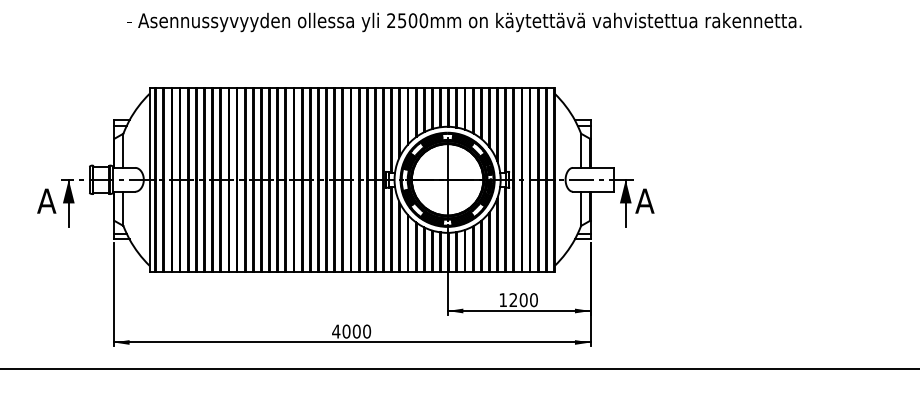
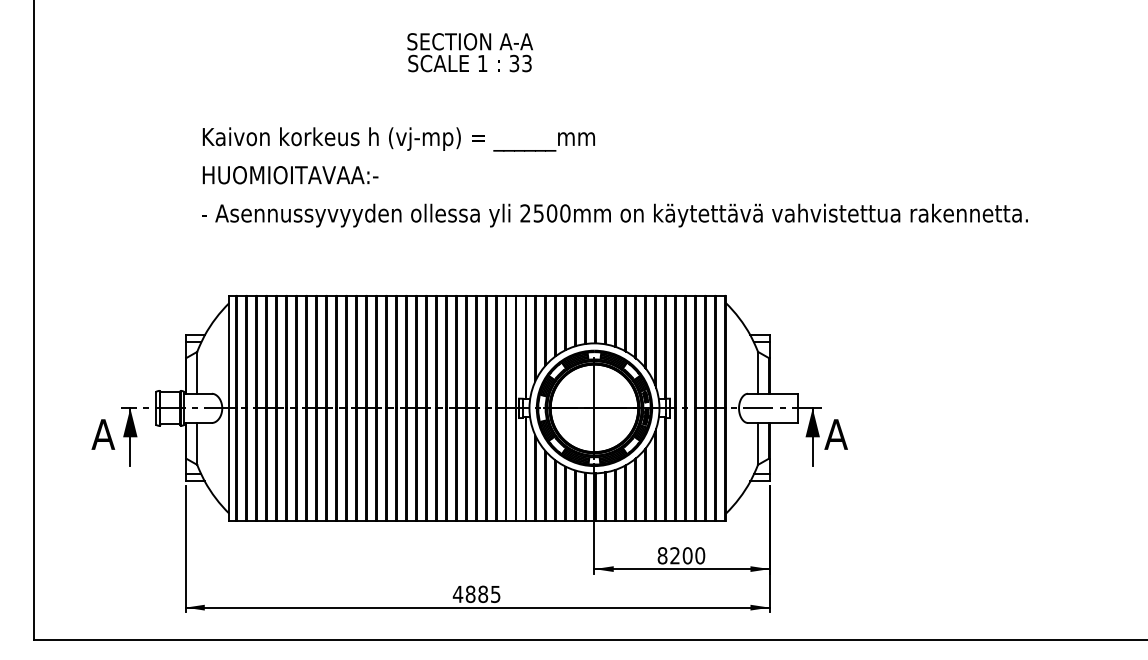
text: (503, 299) -> (662, 555), 1200 -> 8200
text: (356, 331) -> (482, 594), 4000 -> 4885

